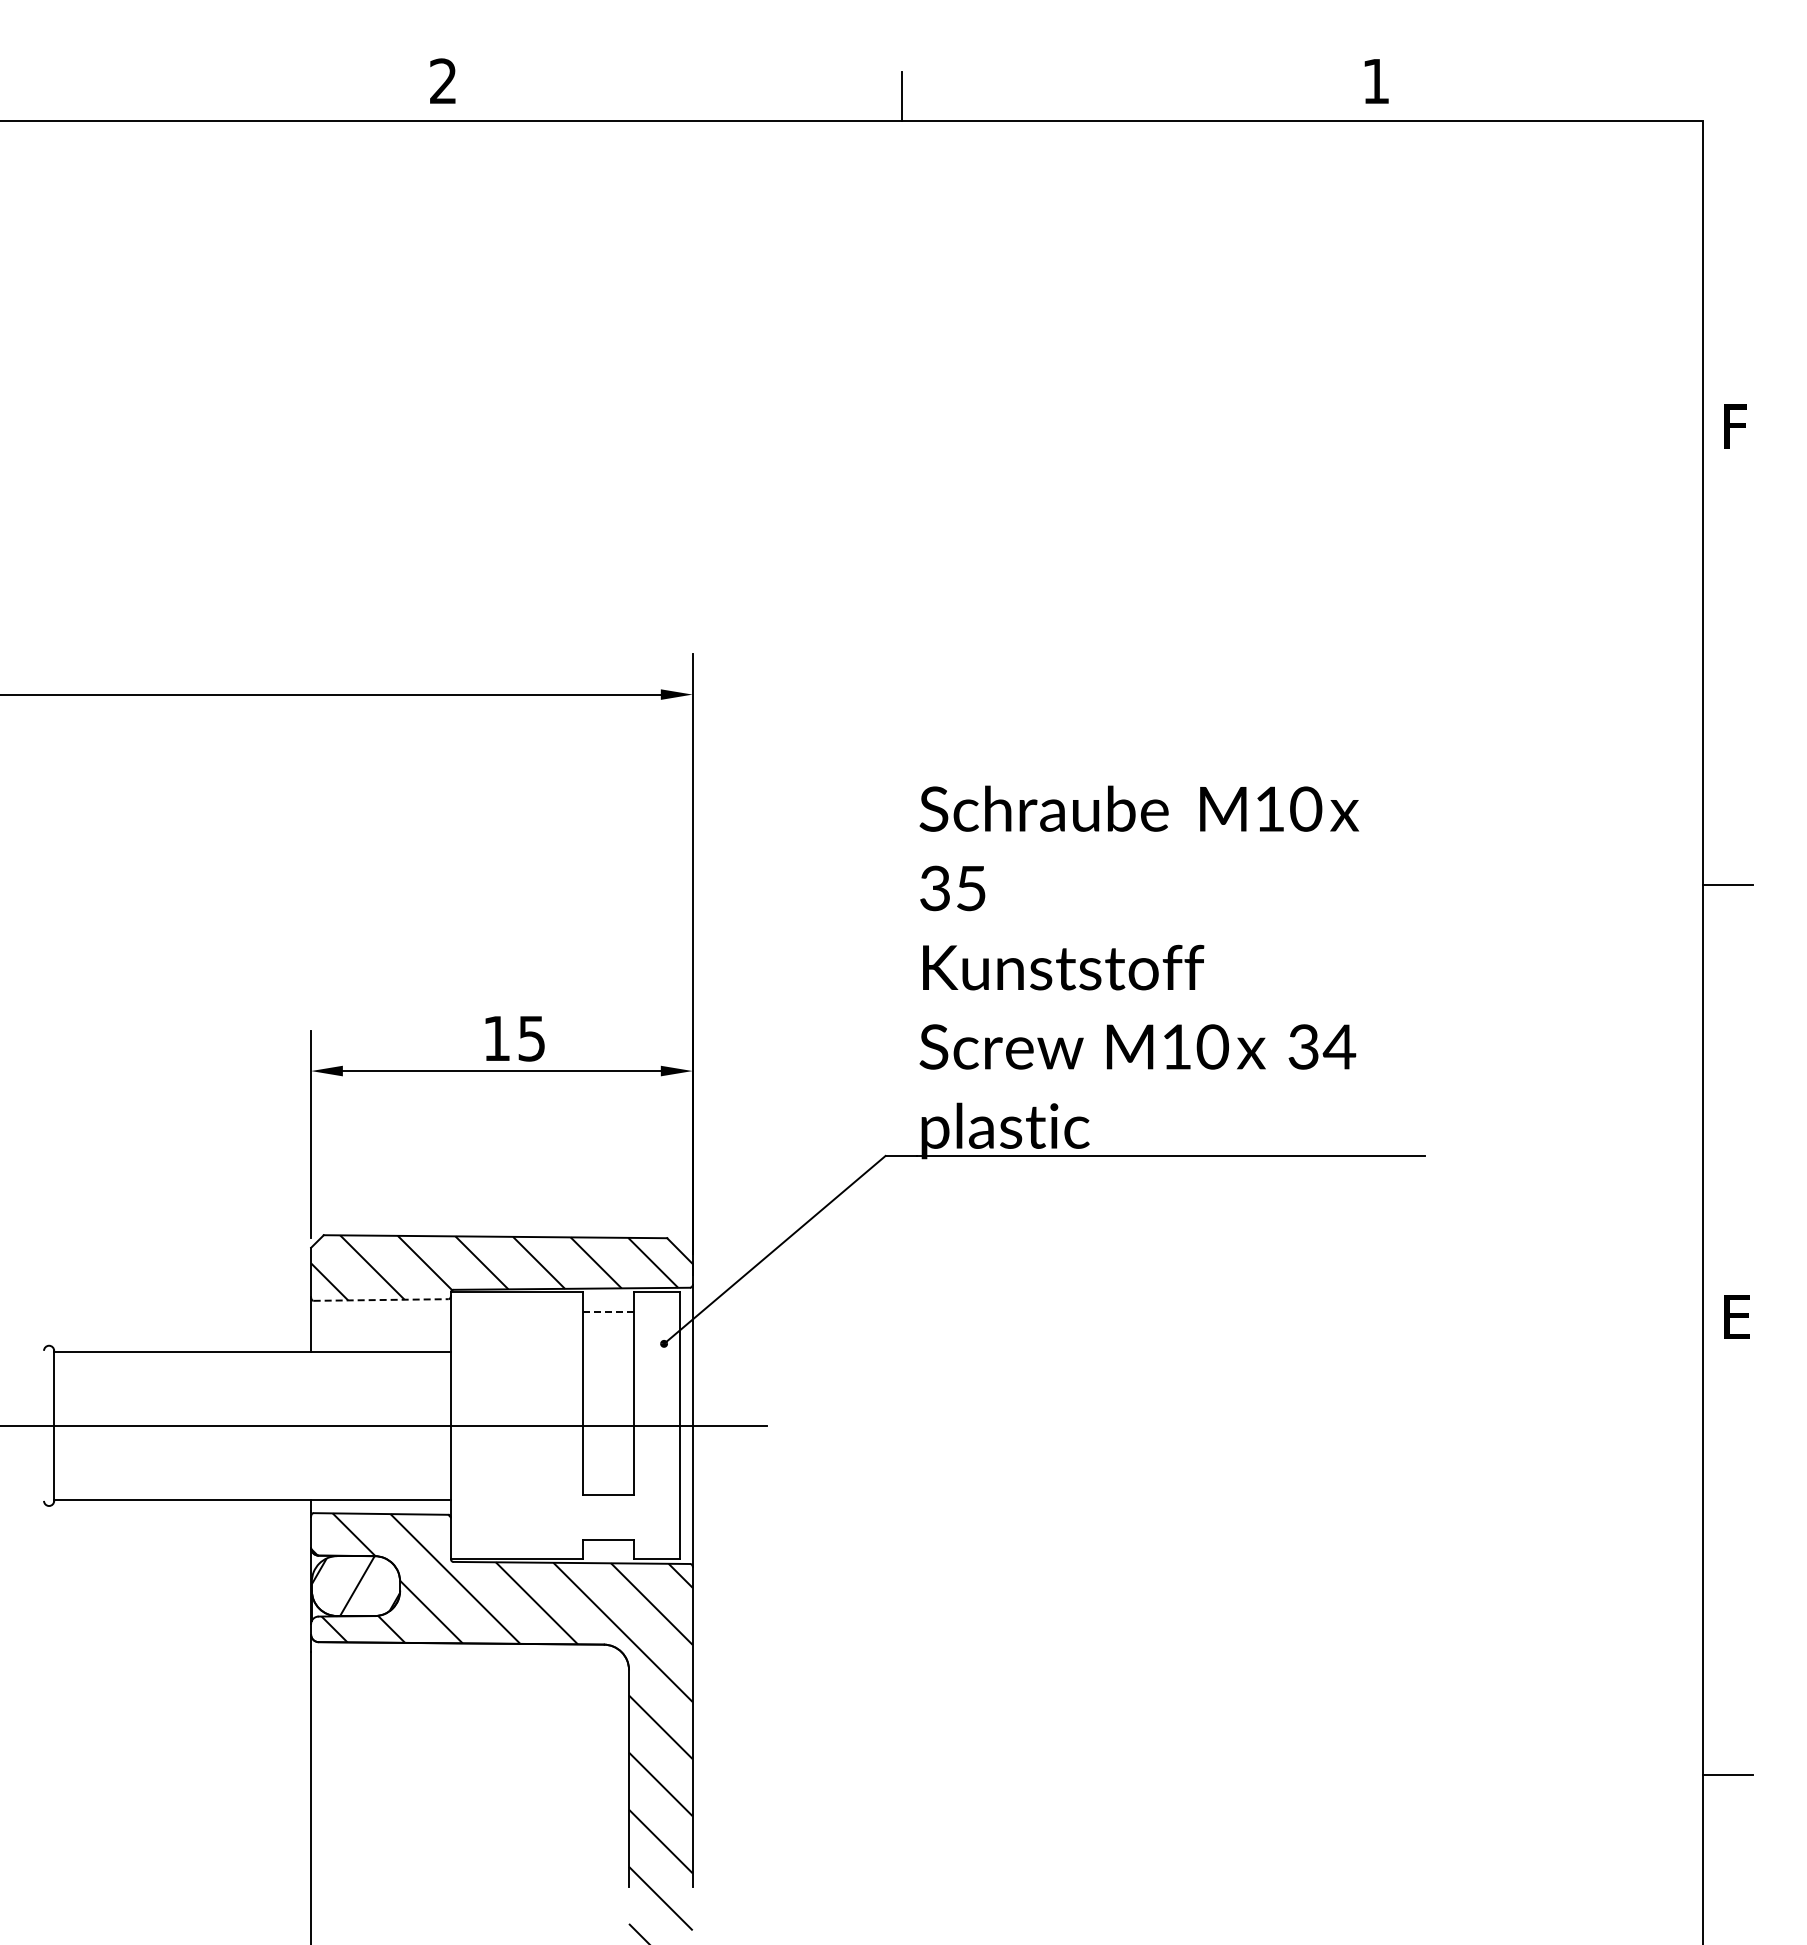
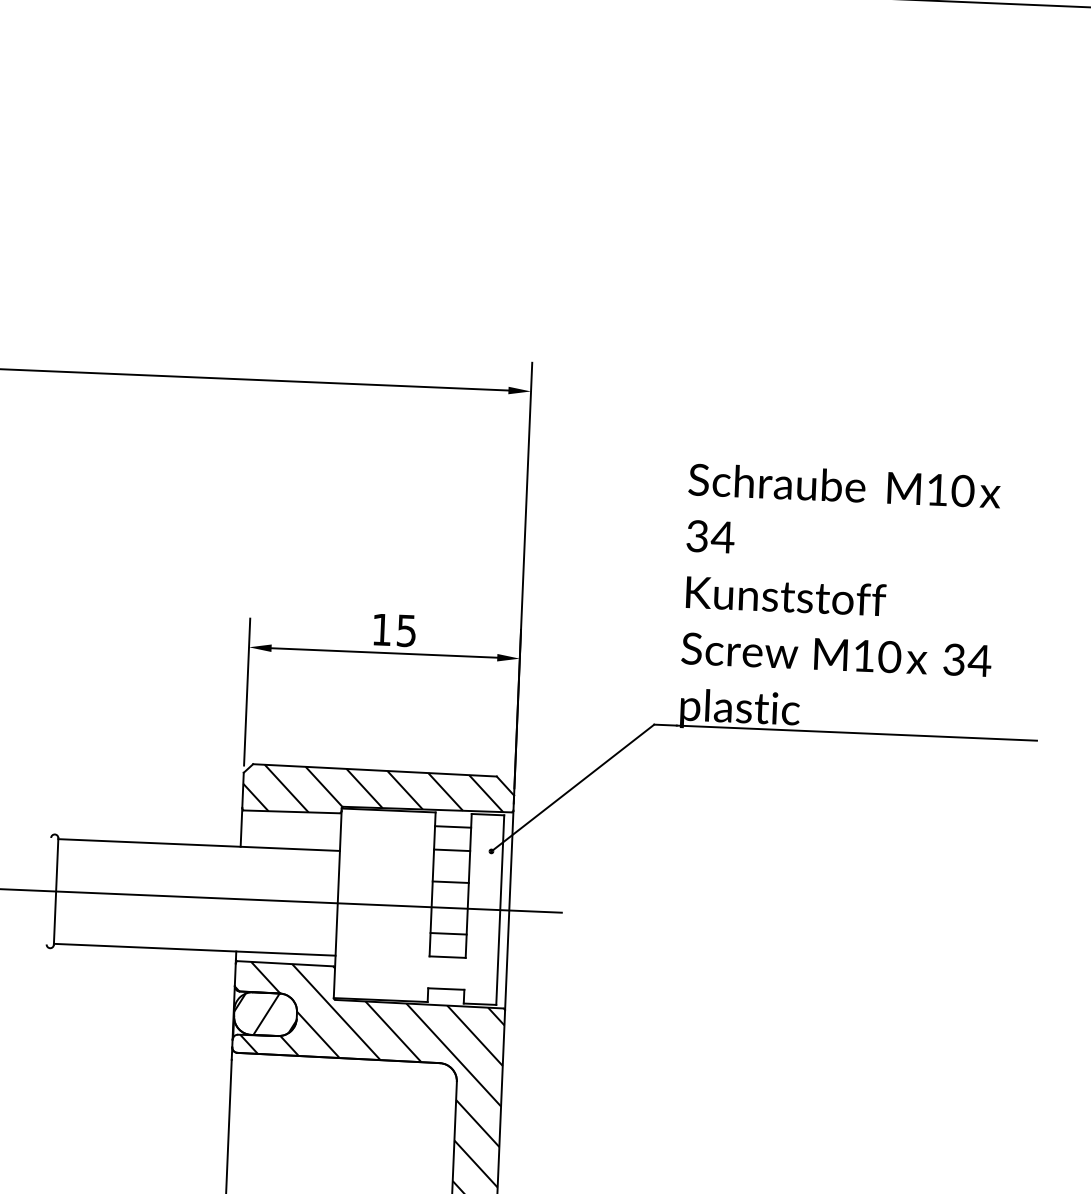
text: (970, 888) -> (722, 537), 35 -> 34
line: (381, 1300) -> (292, 812), dashed -> solid
line: (608, 1311) -> (452, 826), dashed -> solid
line: (608, 1344) -> (451, 850), added
line: (608, 1389) -> (450, 882), added
line: (608, 1462) -> (448, 933), added

